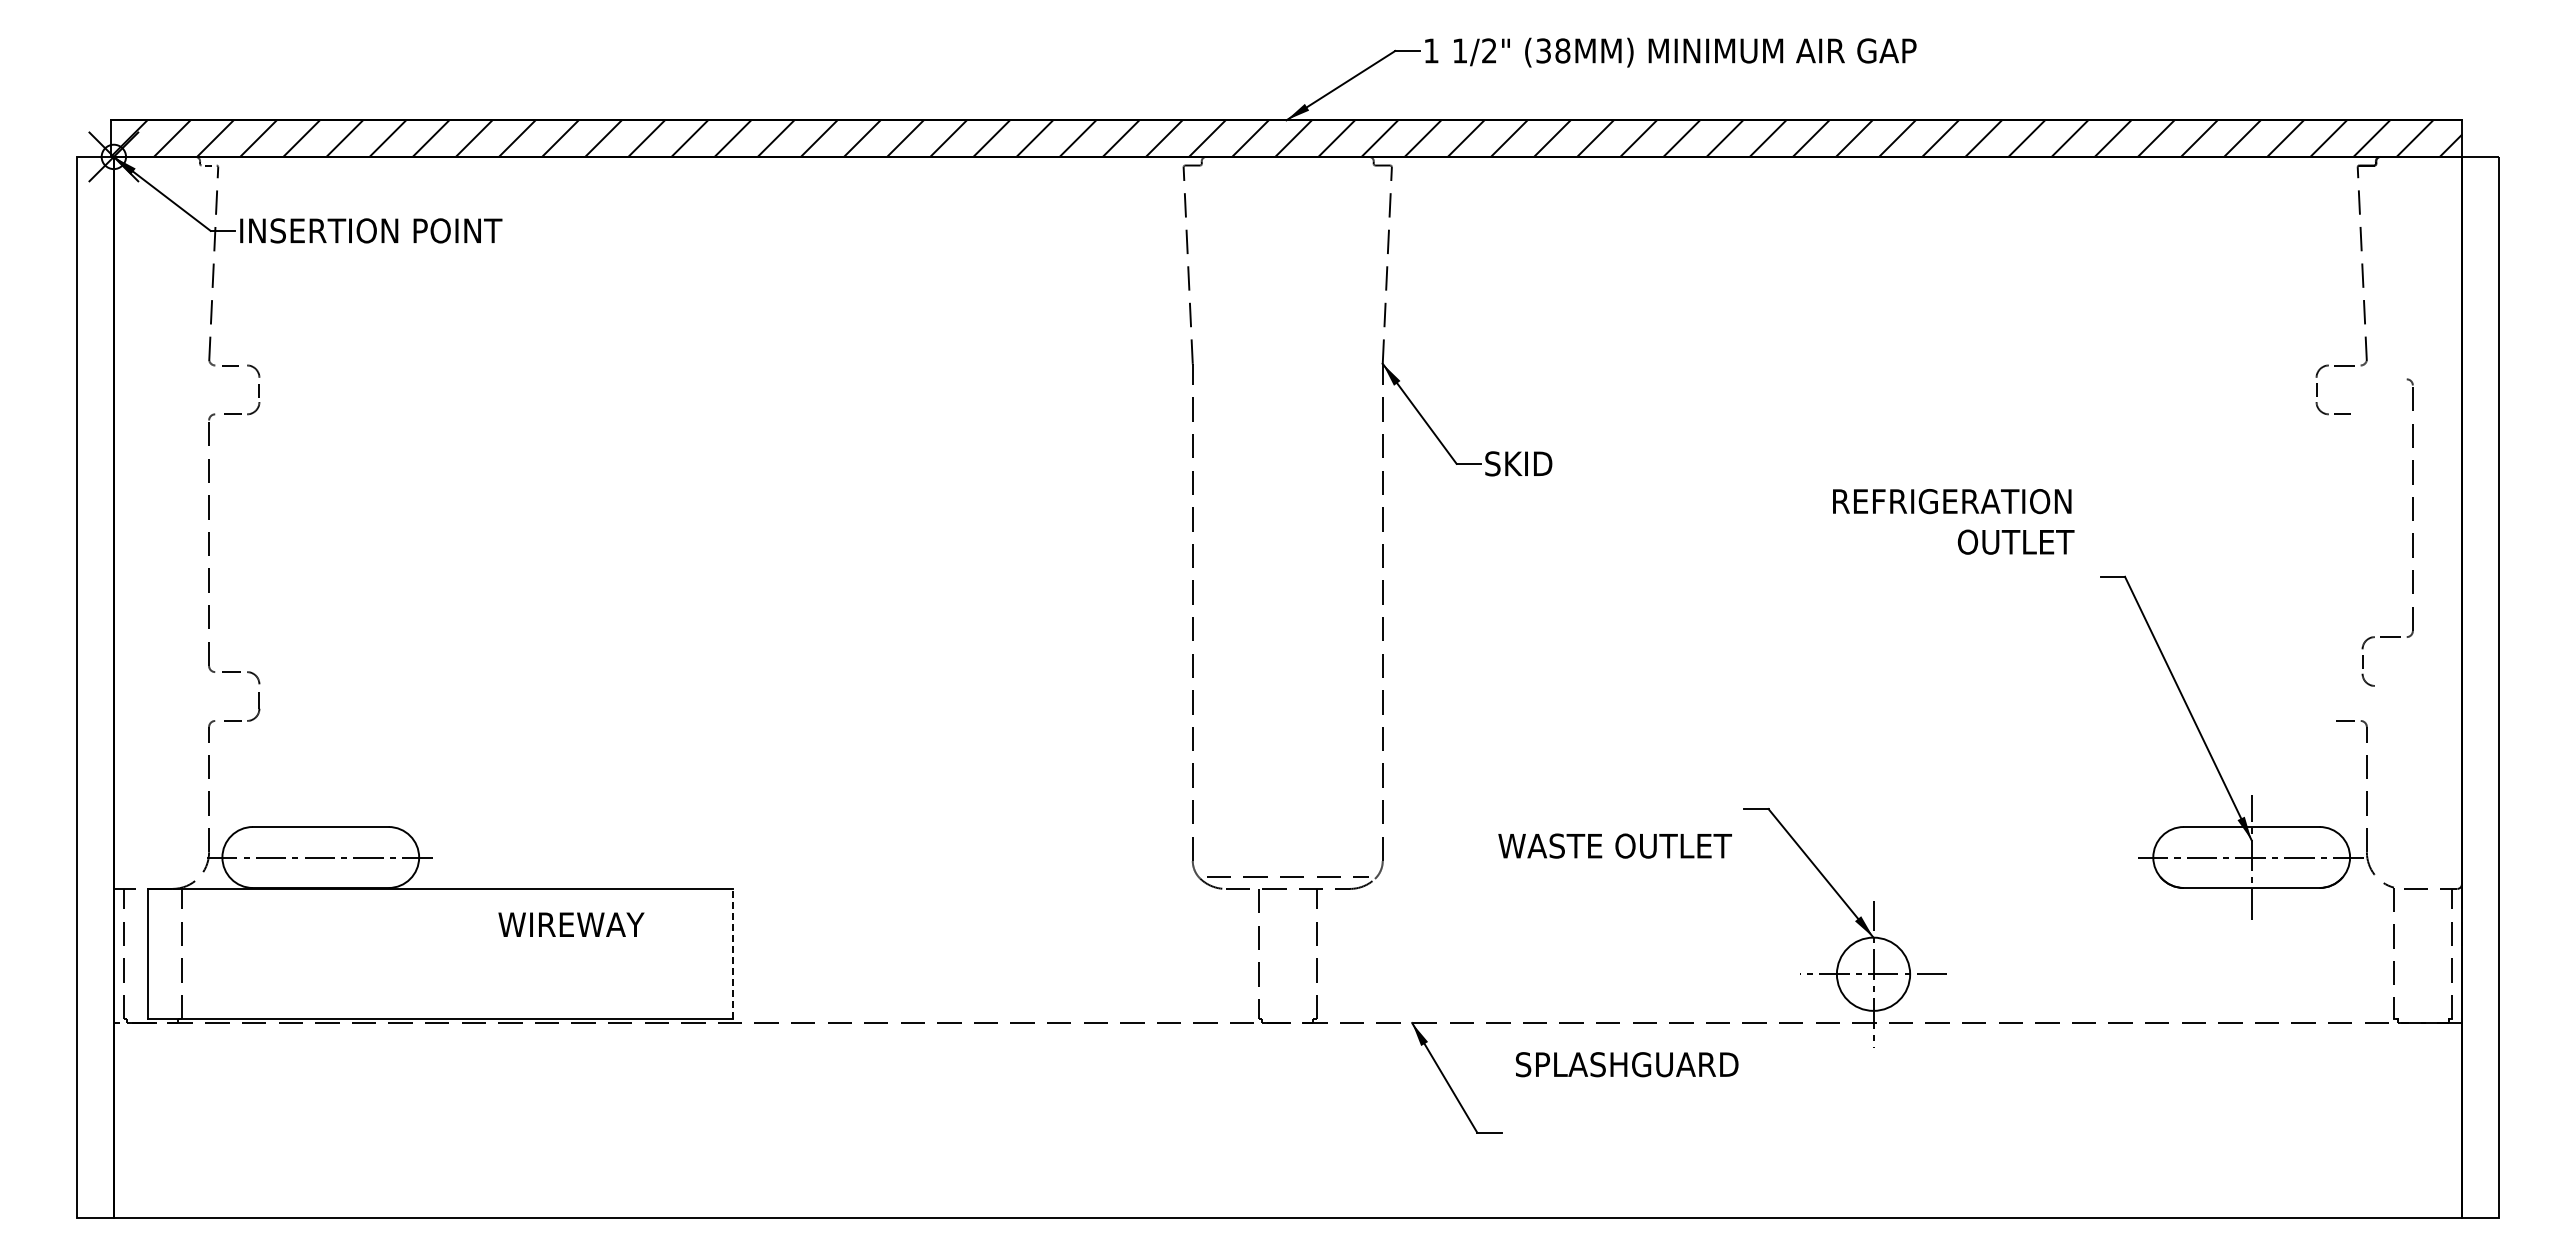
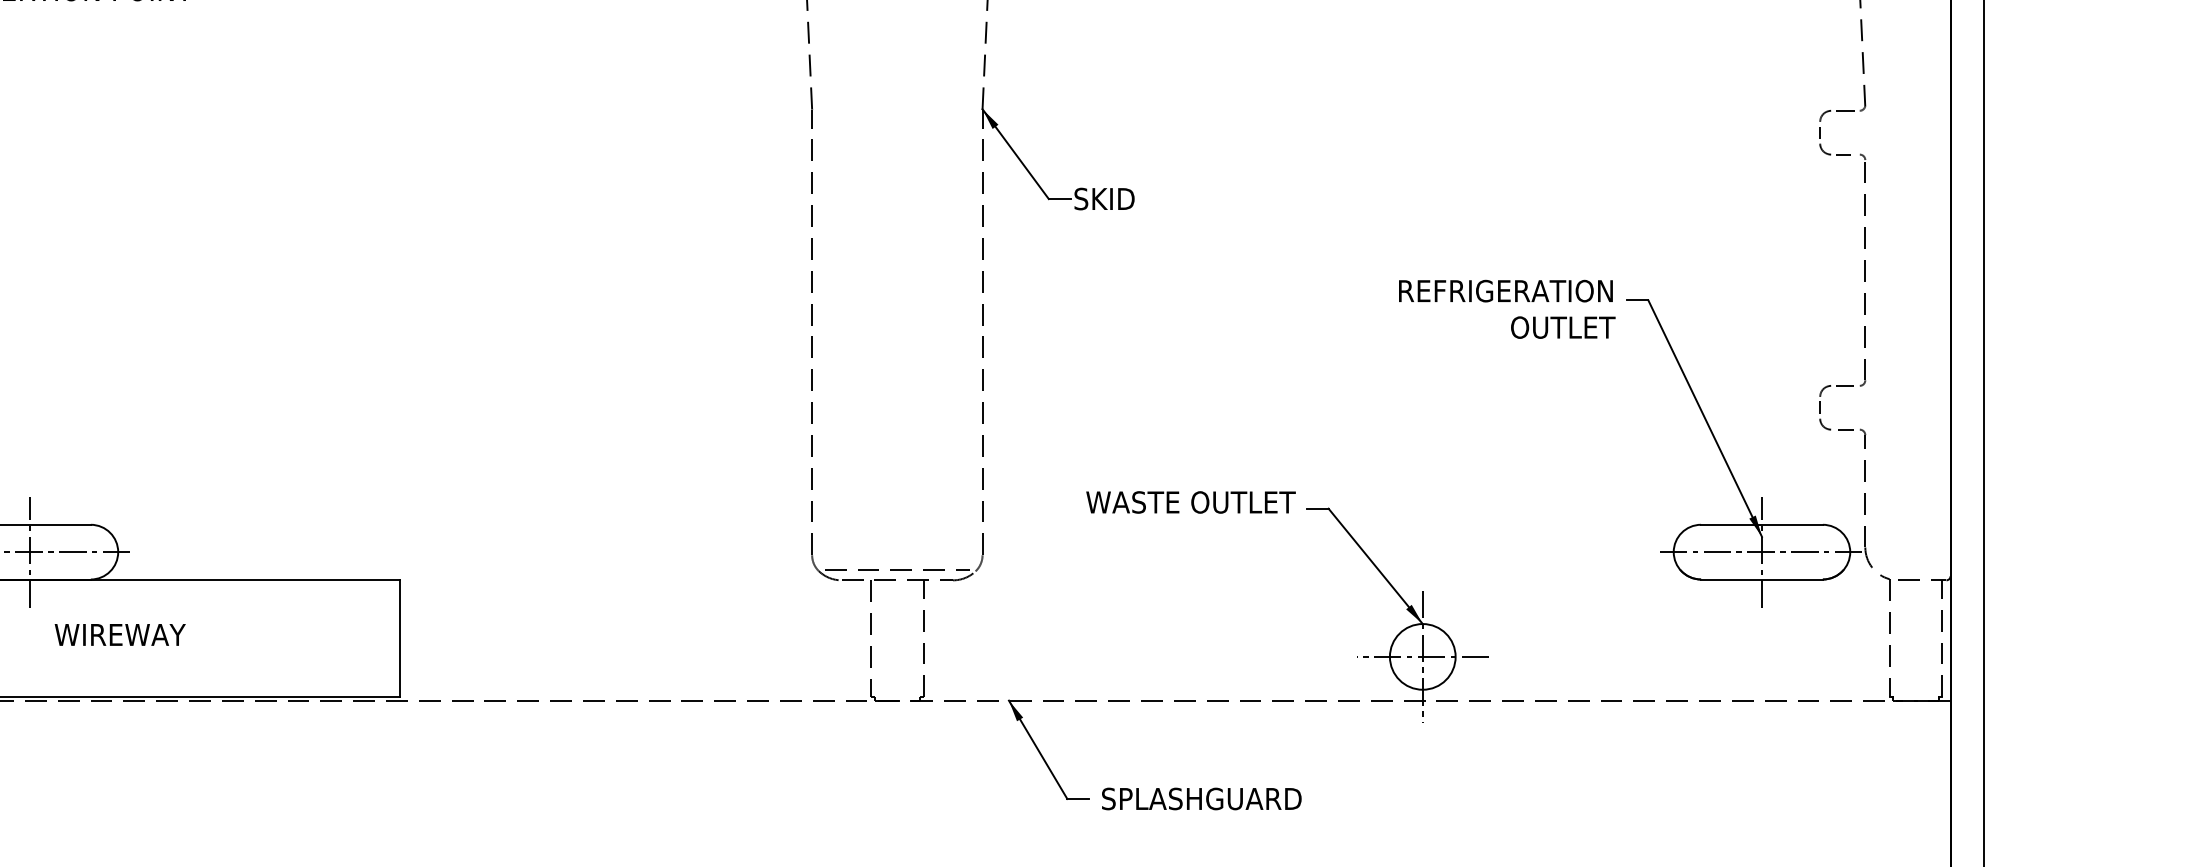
text: (1953, 521) -> (1507, 309), moved
part: (2412, 533) -> (1864, 292), moved
text: (1614, 845) -> (1190, 501), moved
line: (320, 857) -> (29, 552), added
text: (571, 924) -> (120, 634), moved
line: (733, 953) -> (400, 638), dashed -> solid
text: (1627, 1064) -> (1202, 798), moved

